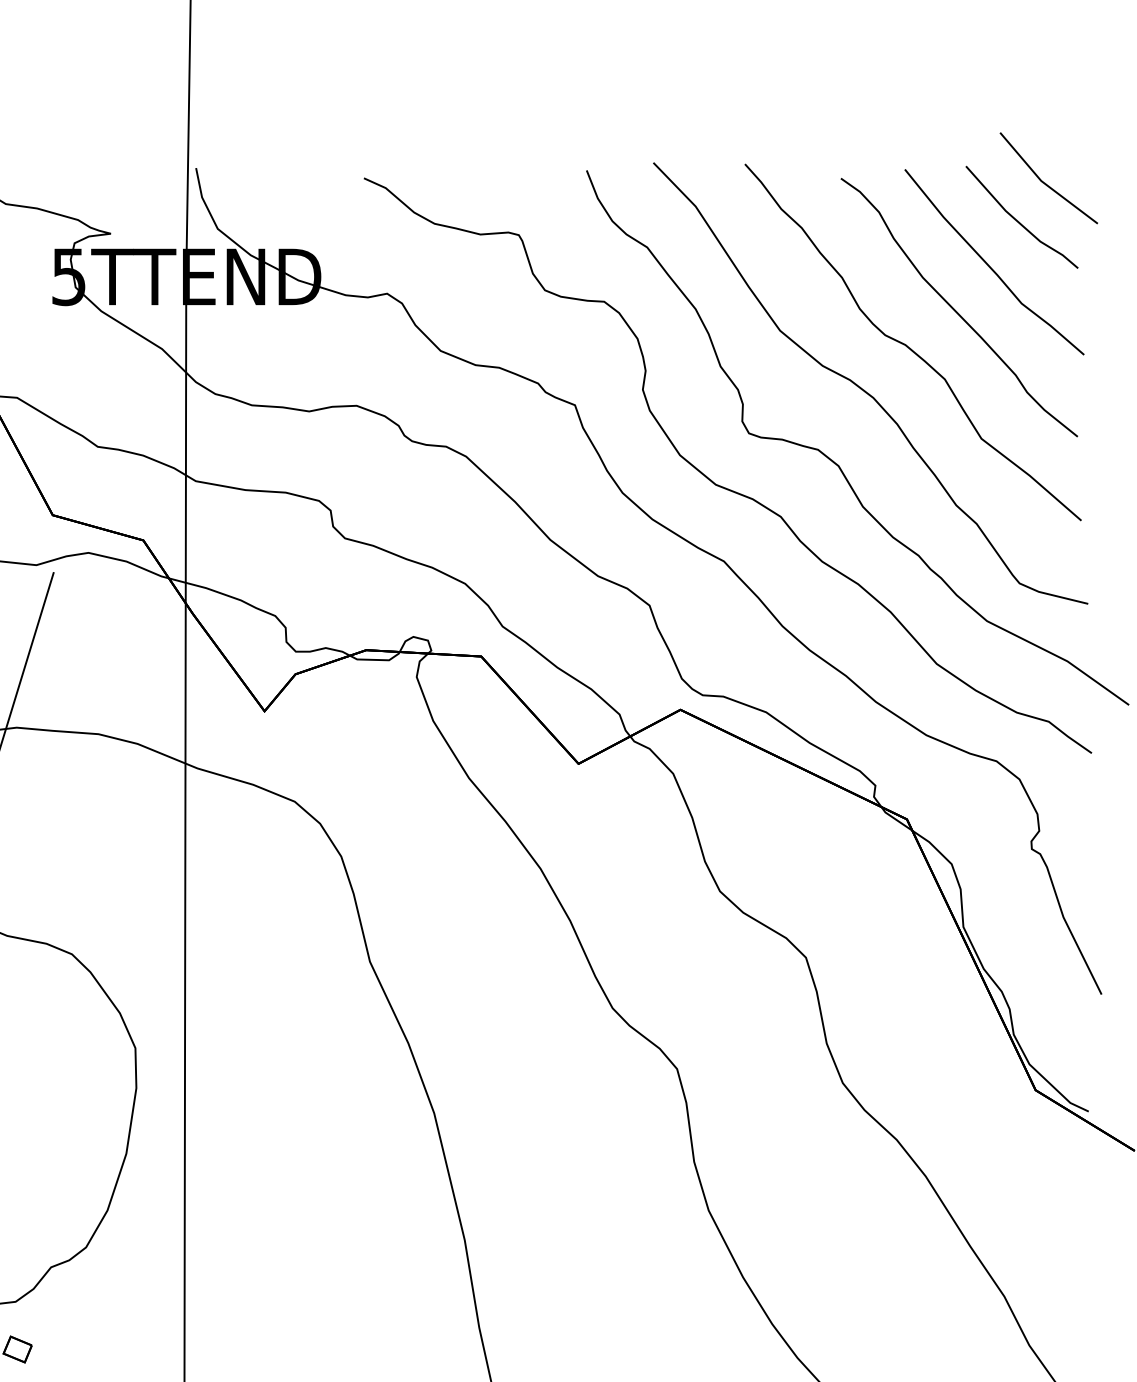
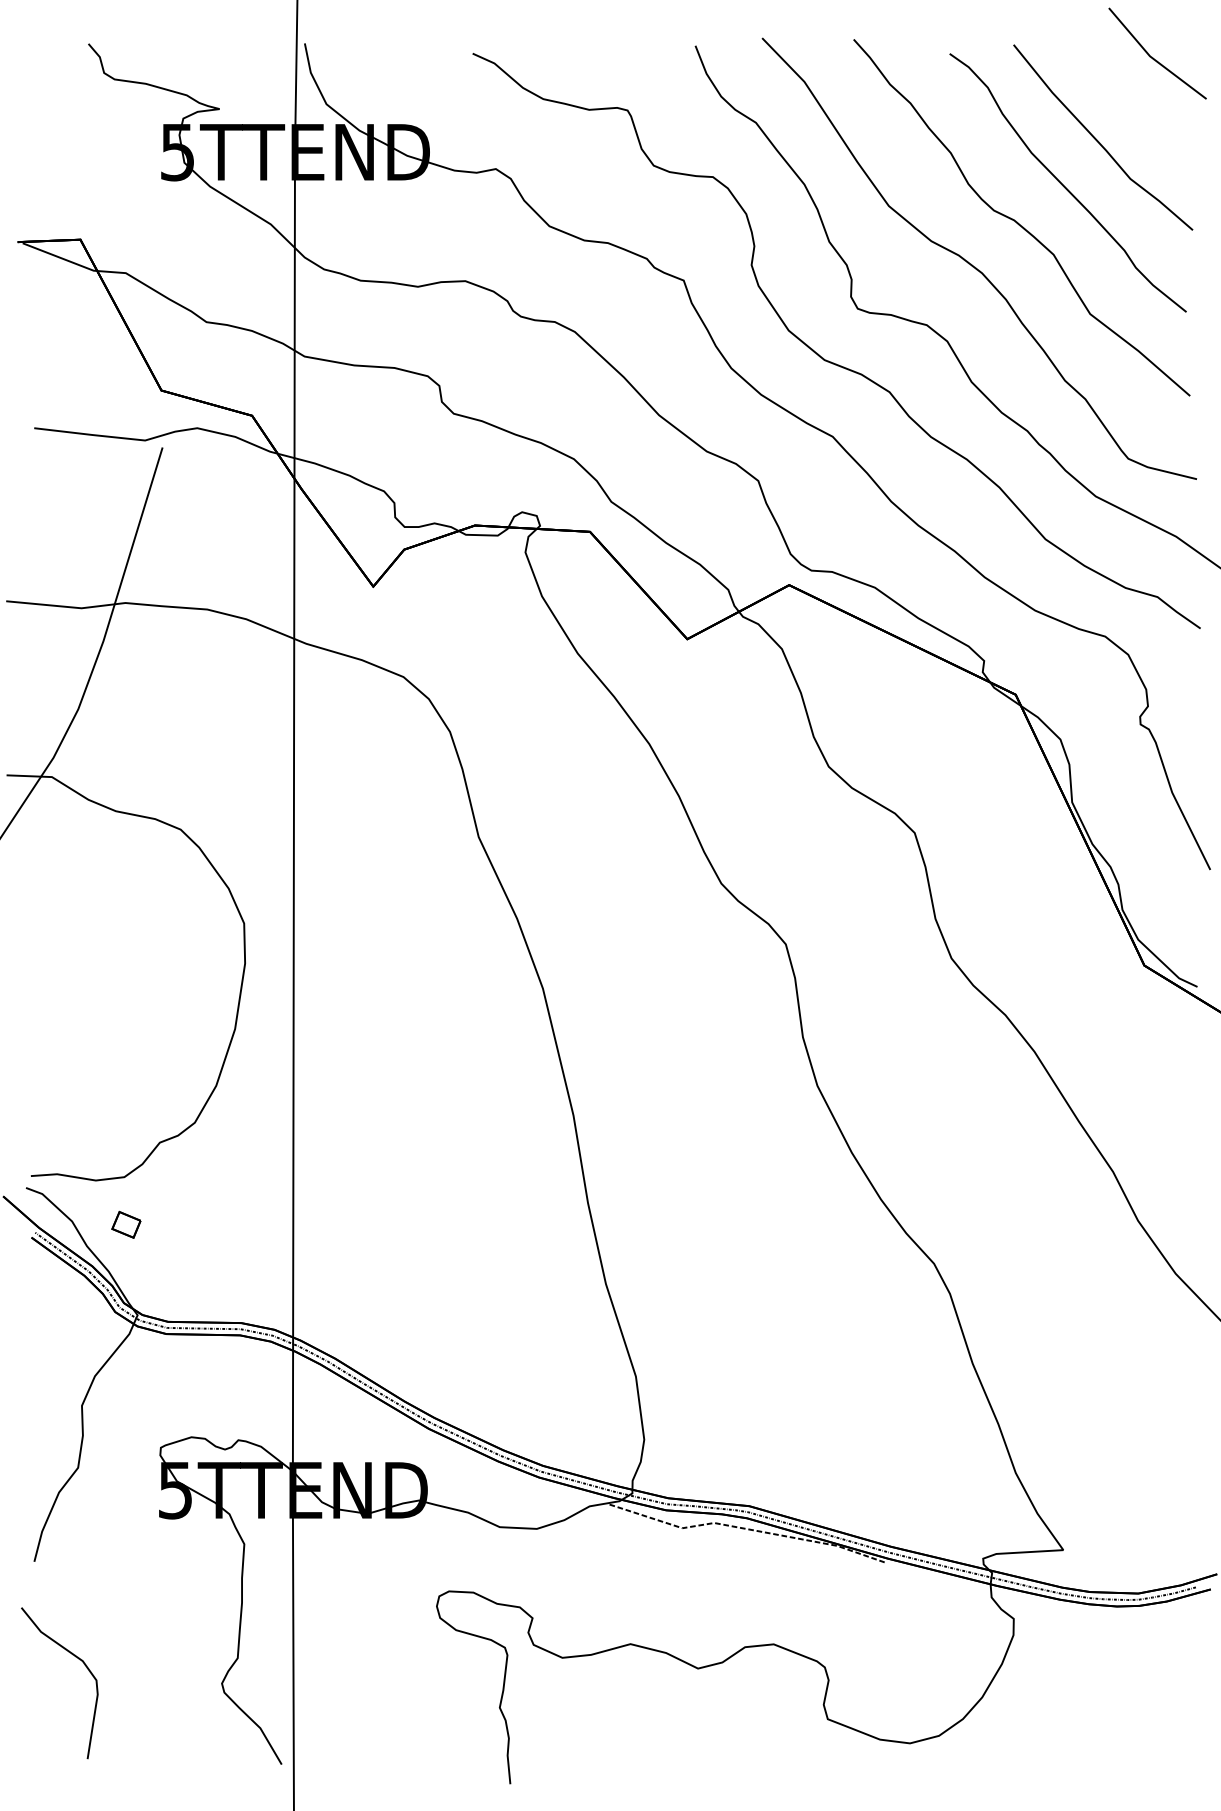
part: (1021, 217) -> (1130, 92), removed

